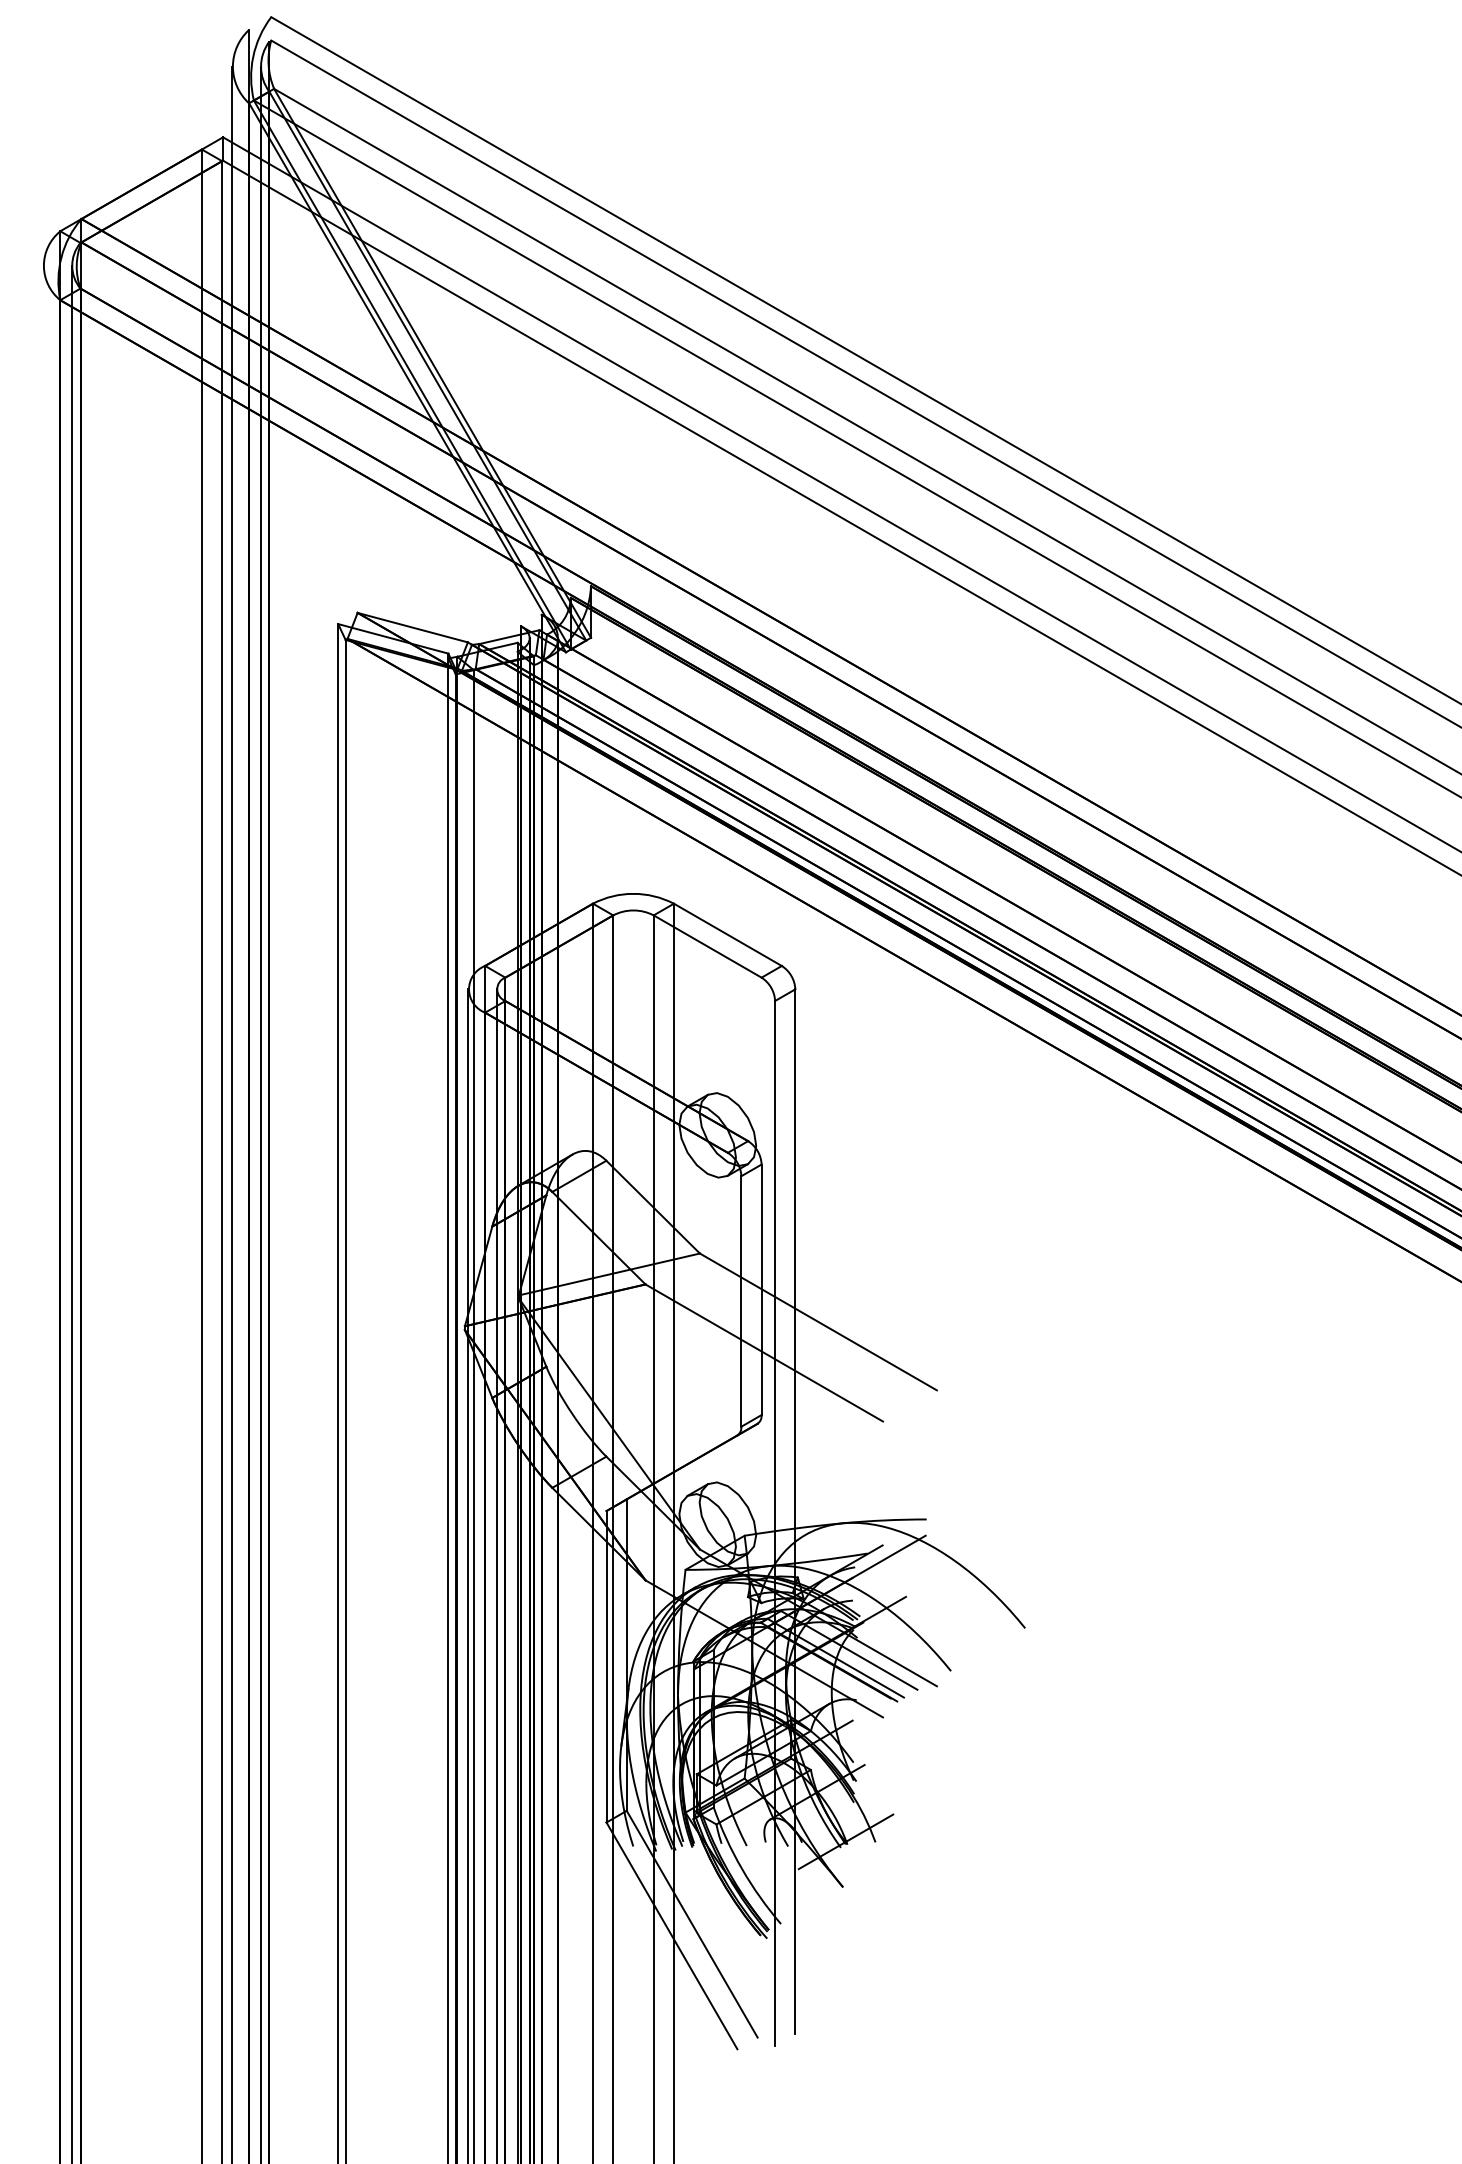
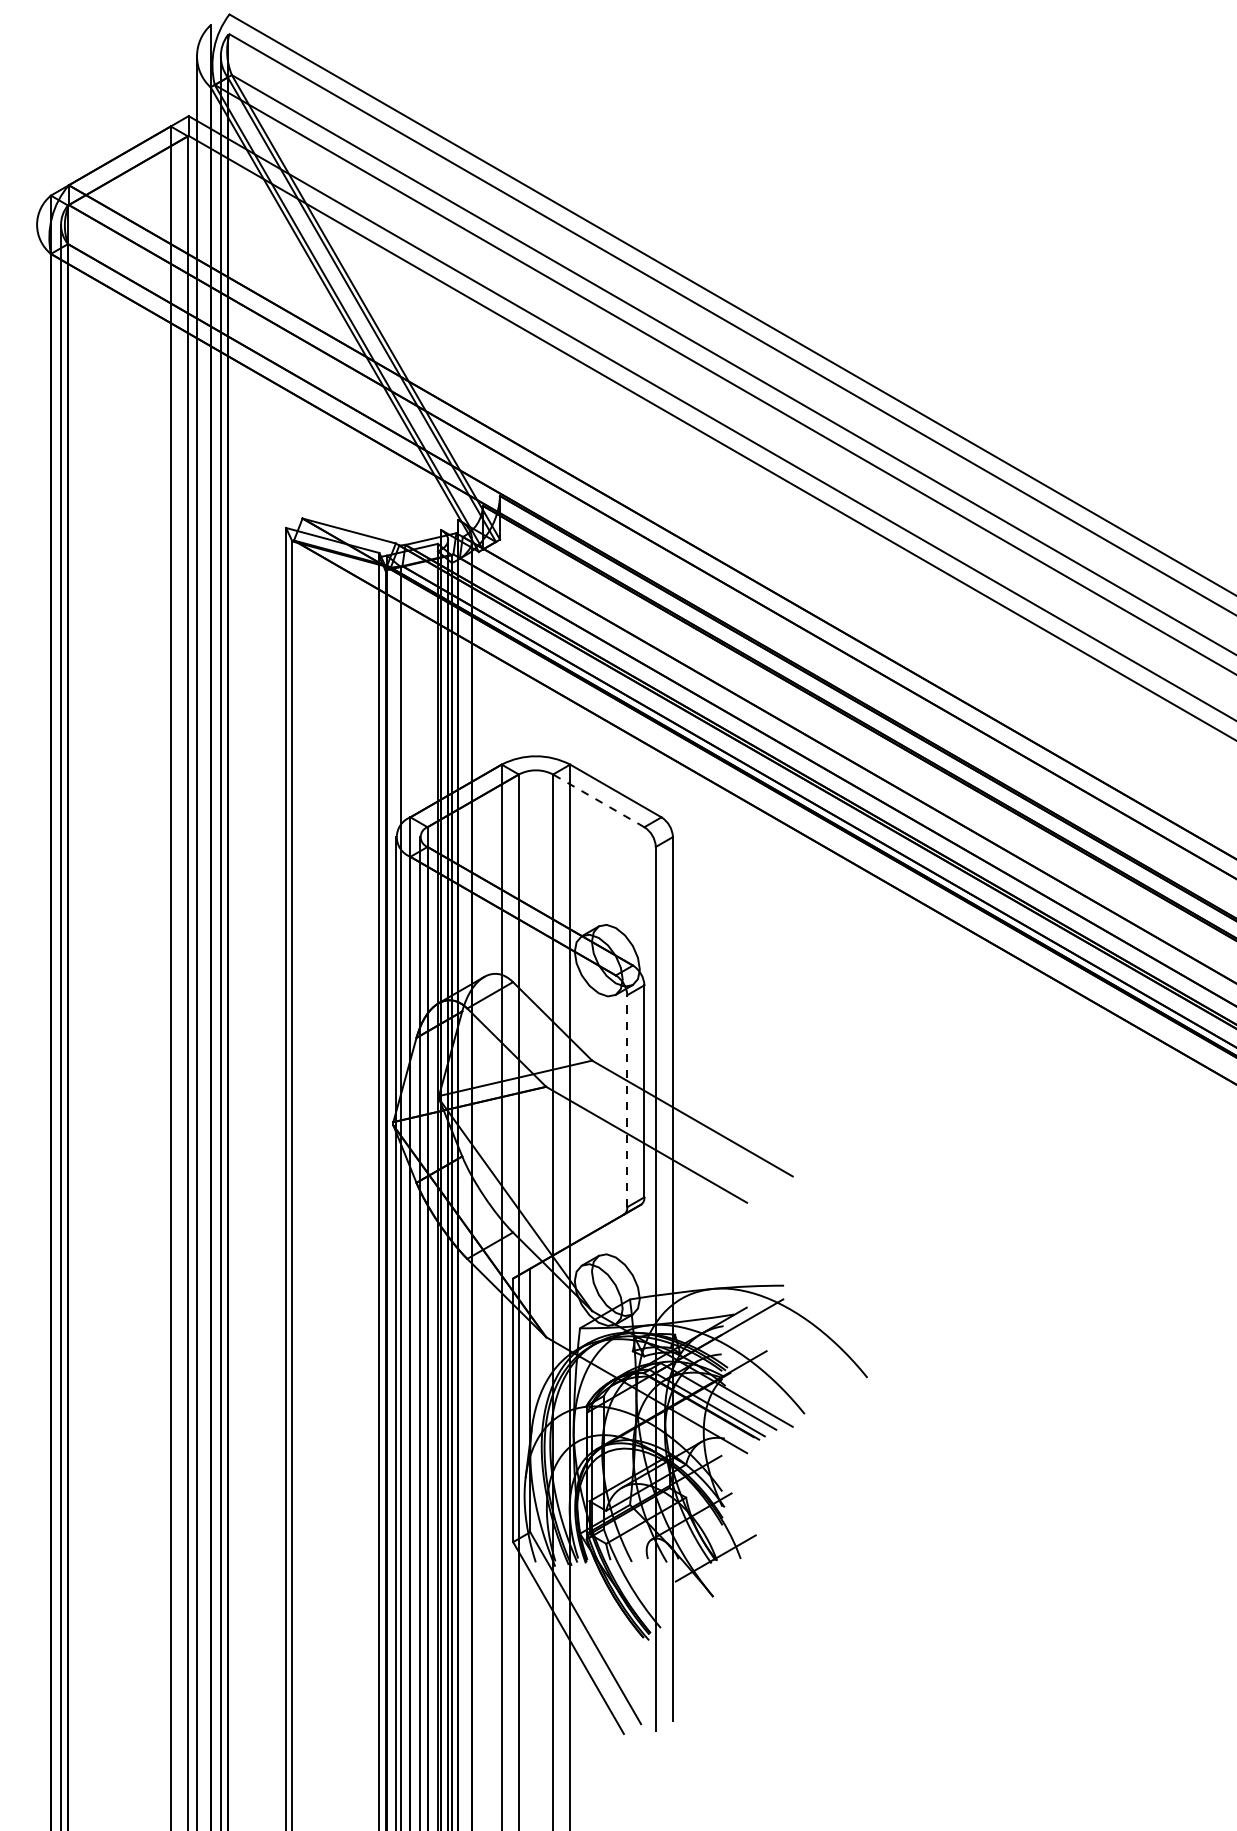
line: (707, 946) -> (598, 800), solid -> dashed
line: (741, 1300) -> (627, 1100), solid -> dashed

